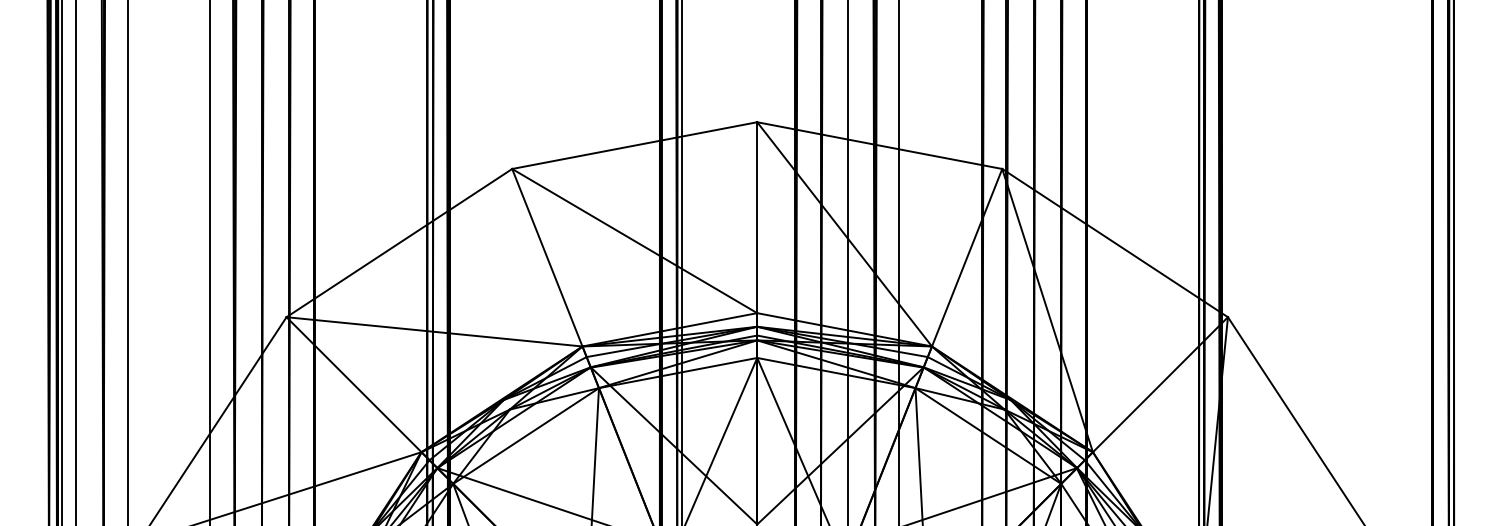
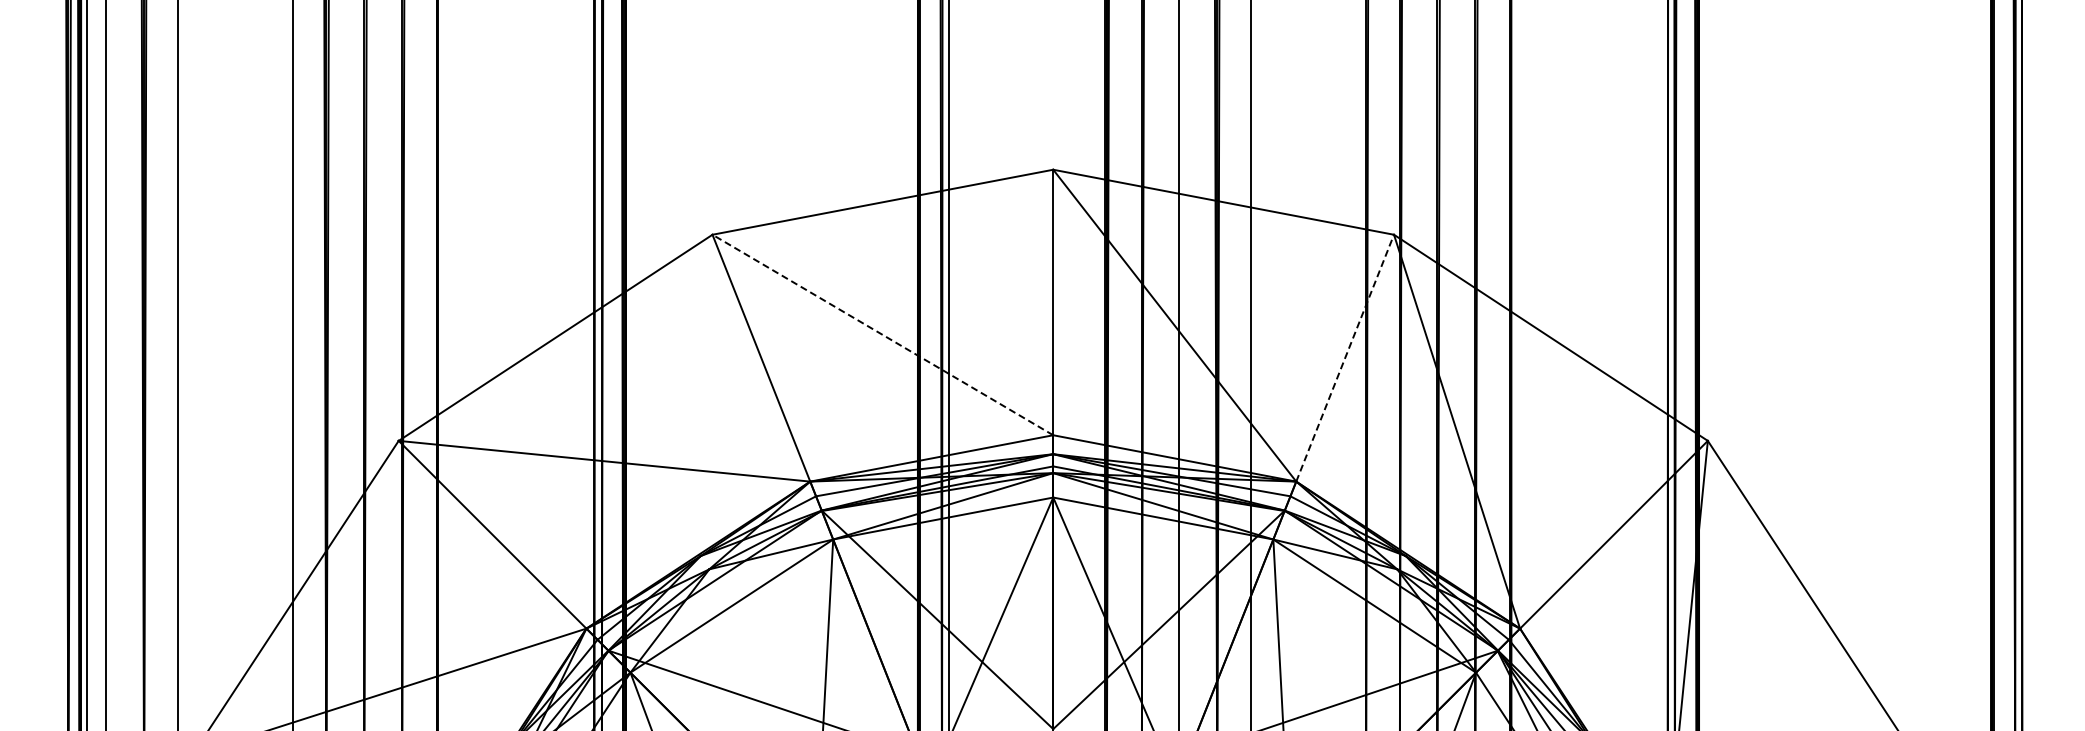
line: (634, 241) -> (882, 335), solid -> dashed
line: (967, 257) -> (1345, 358), solid -> dashed

